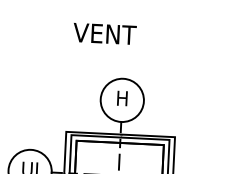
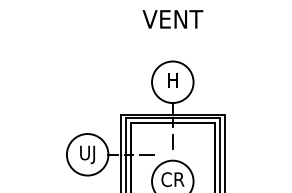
text: (104, 34) -> (172, 19), moved

